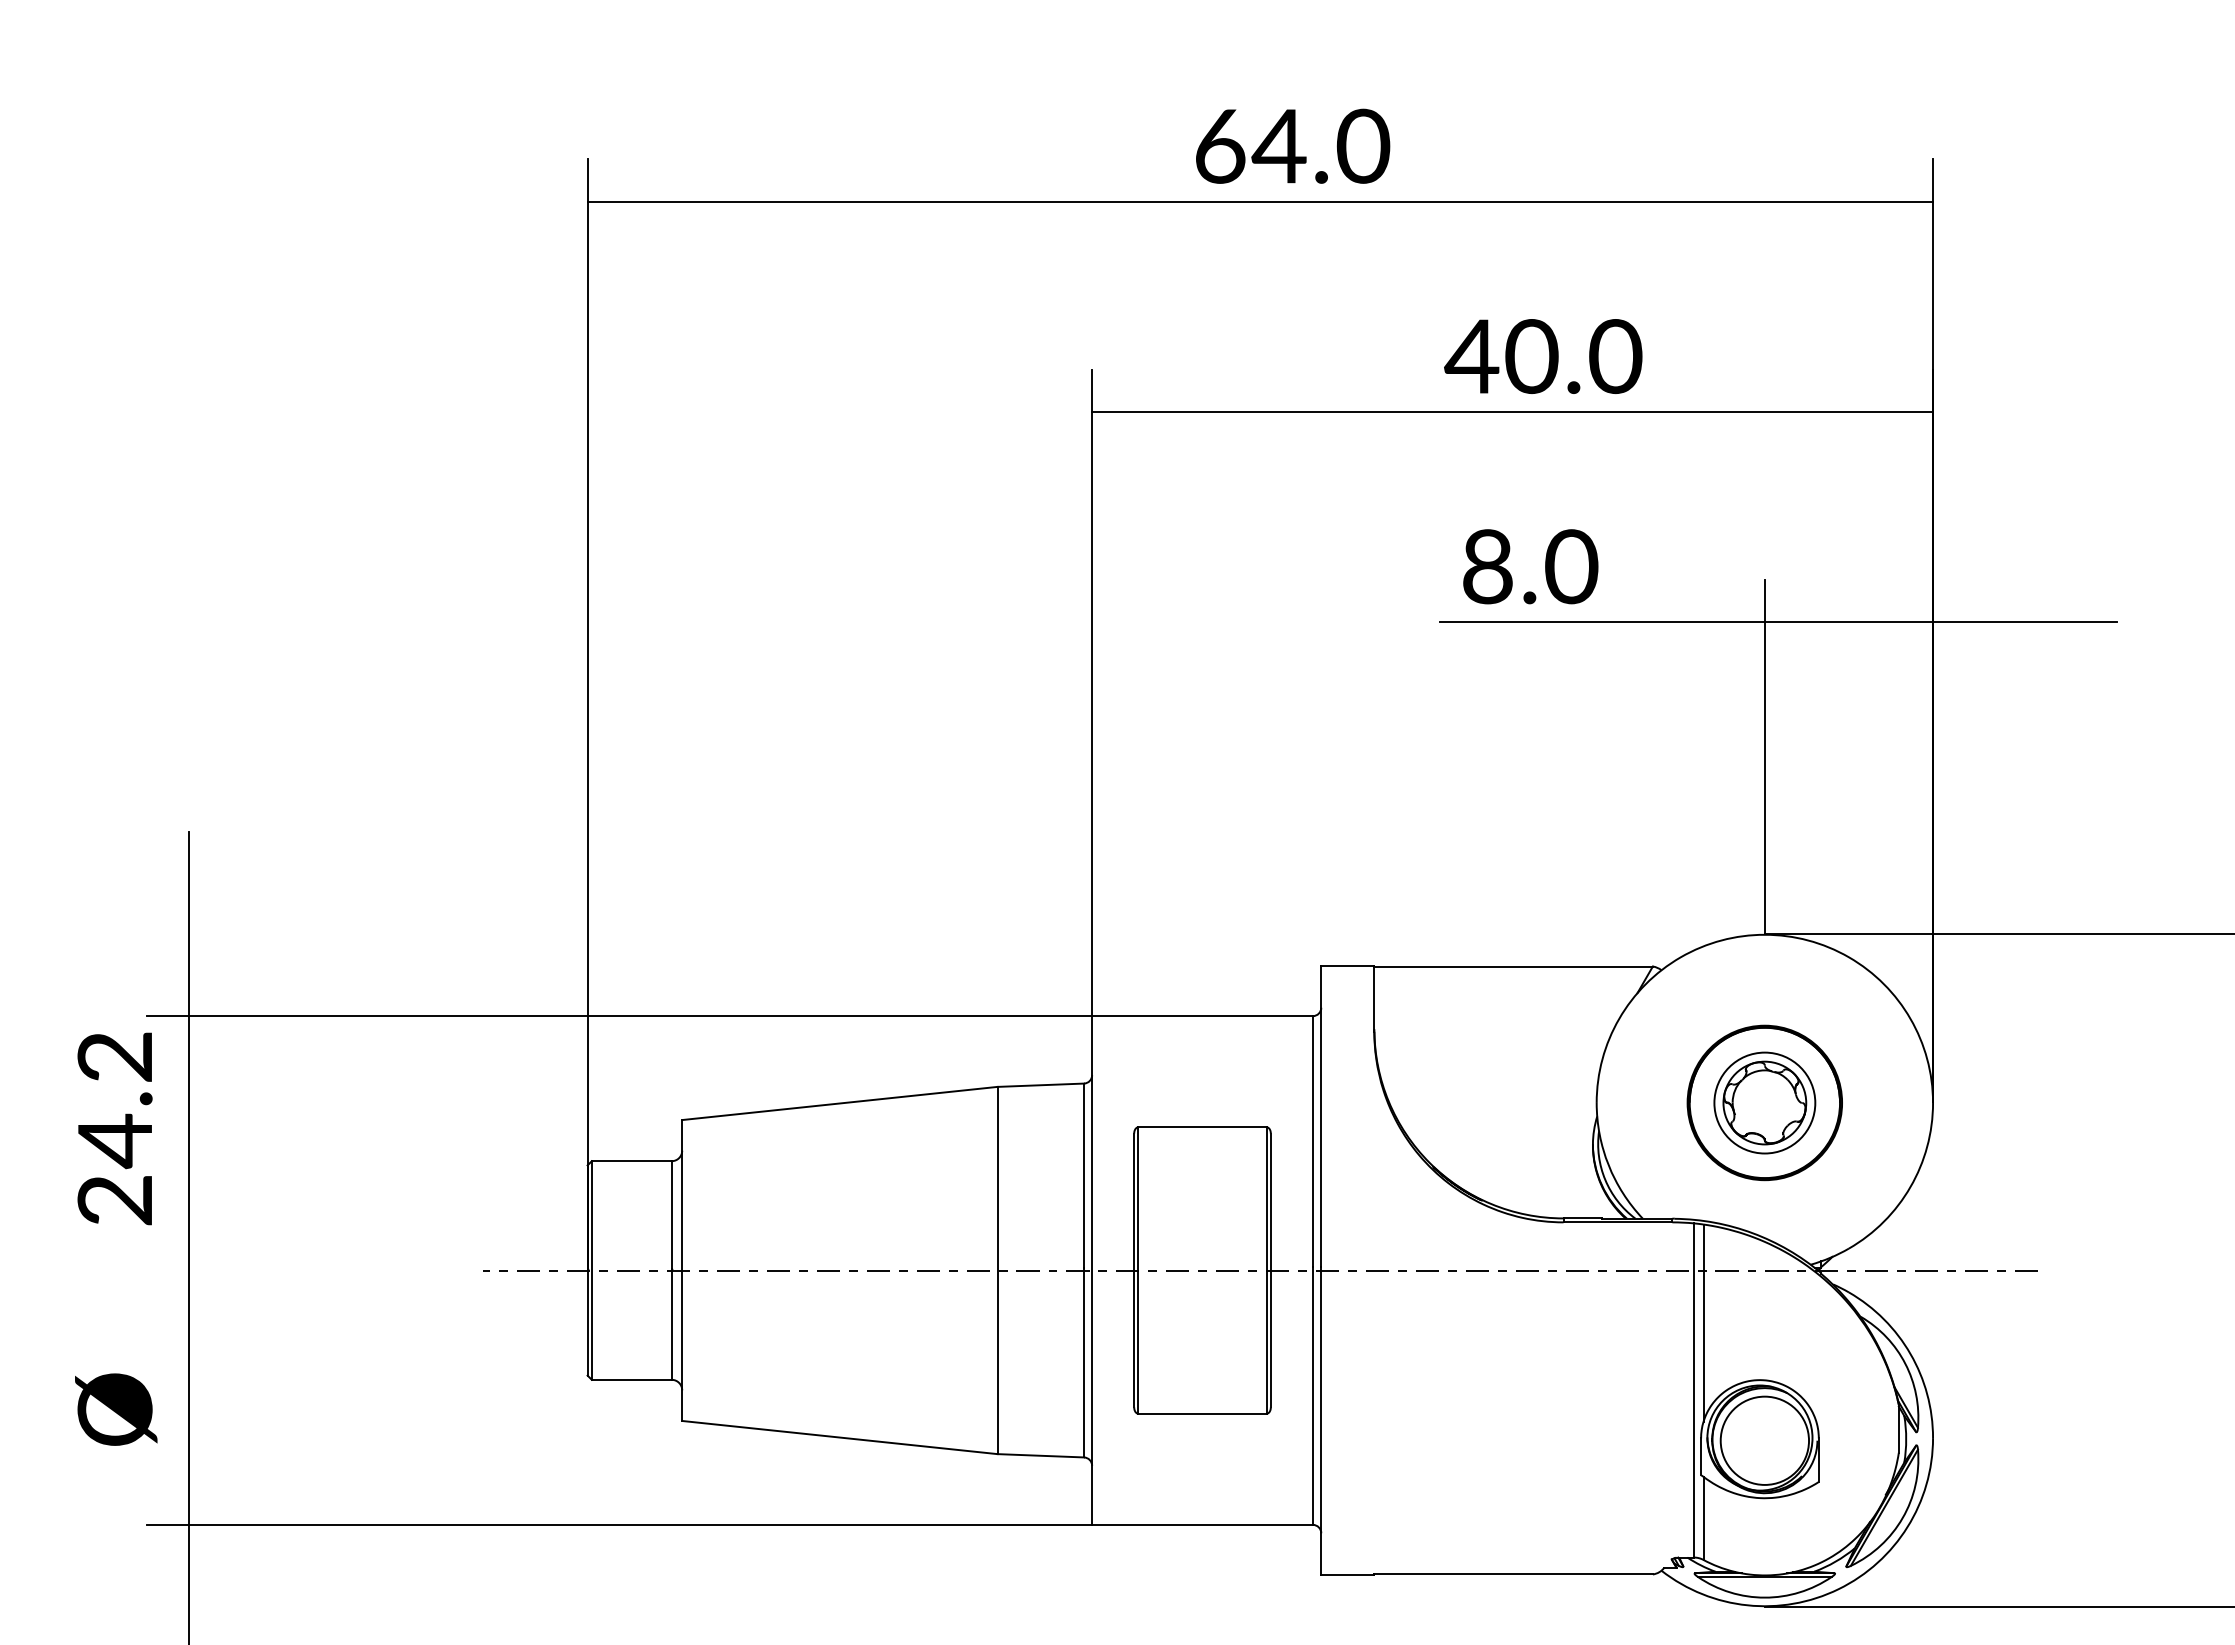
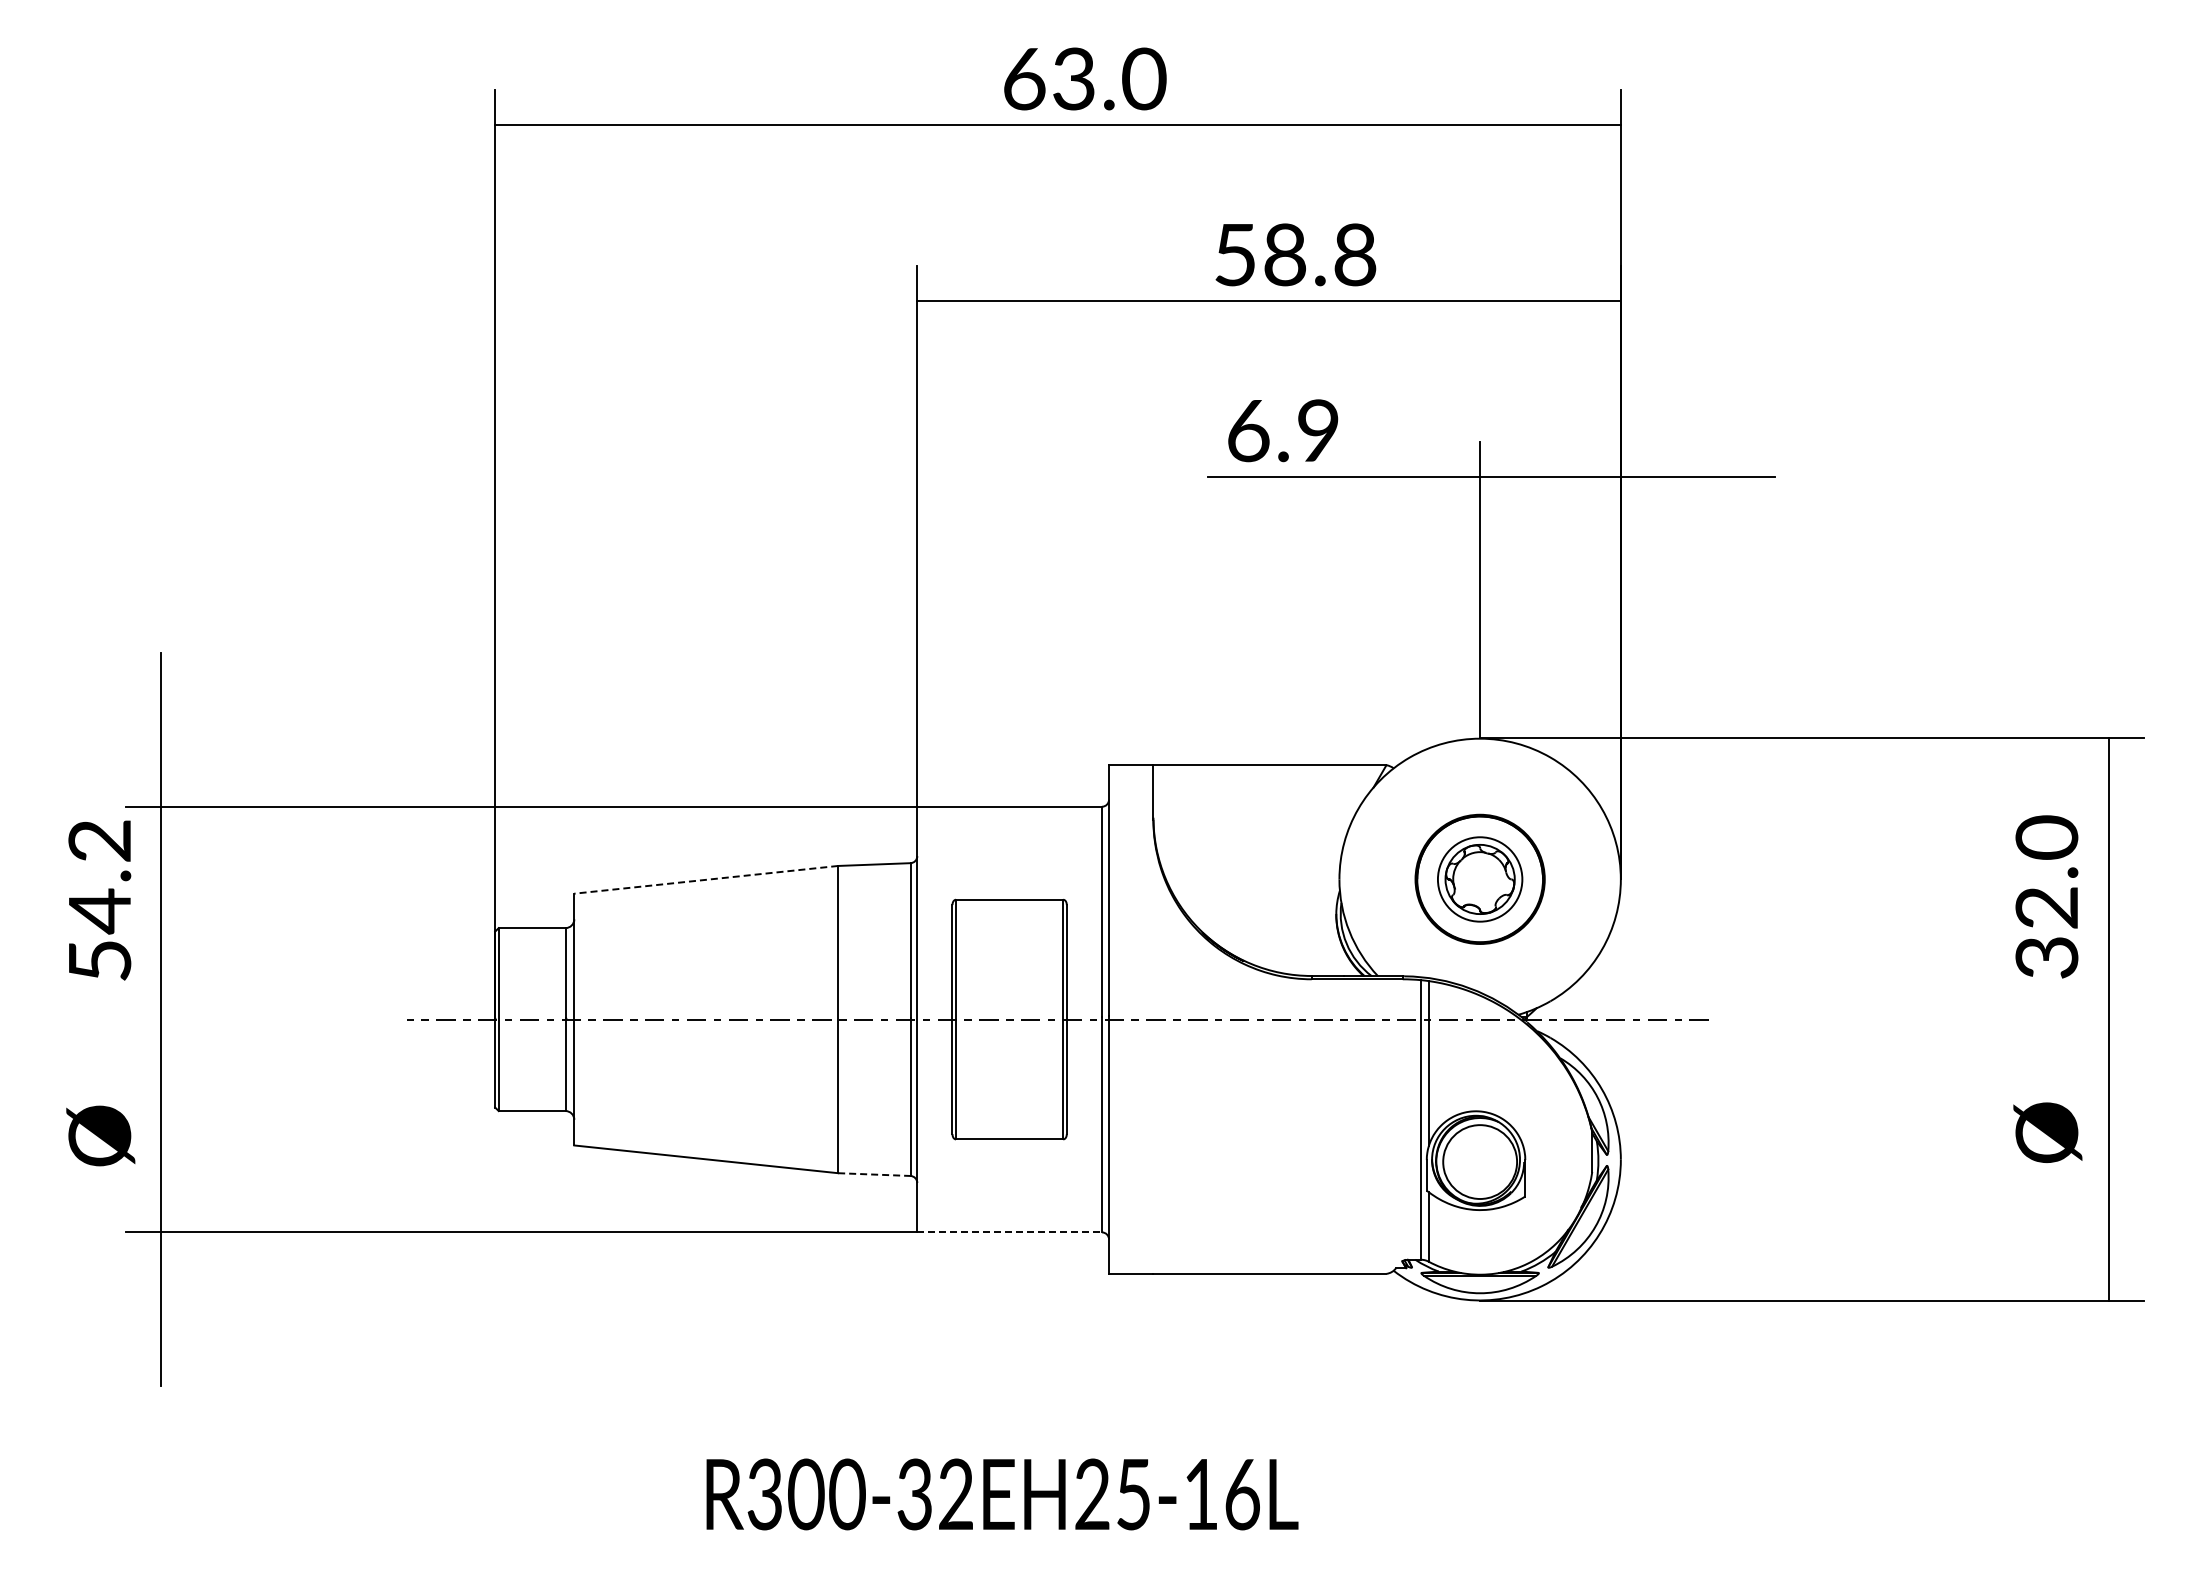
text: (1278, 145) -> (1073, 78), 64.0 -> 63.0
text: (1542, 357) -> (1294, 255), 40.0 -> 58.8
text: (1529, 566) -> (1283, 430), 8.0 -> 6.9
line: (840, 1103) -> (706, 879), solid -> dashed
text: (114, 1199) -> (99, 960), 24.2 -> 54.2
line: (1040, 1455) -> (874, 1174), solid -> dashed
line: (1203, 1524) -> (1010, 1232), solid -> dashed

